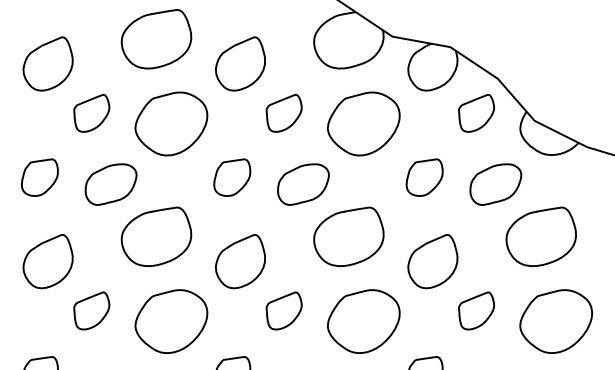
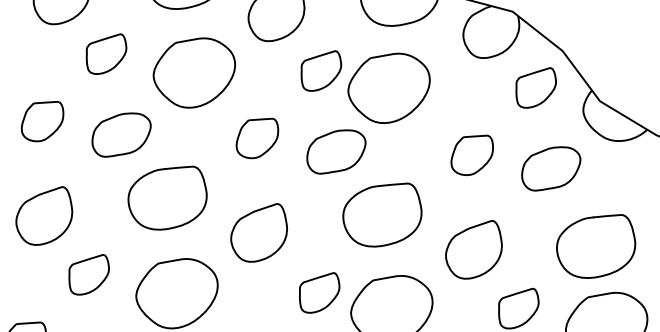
part: (363, 123) -> (388, 87), moved
curve: (534, 213) -> (590, 219), moved
part: (283, 310) -> (318, 292), moved

